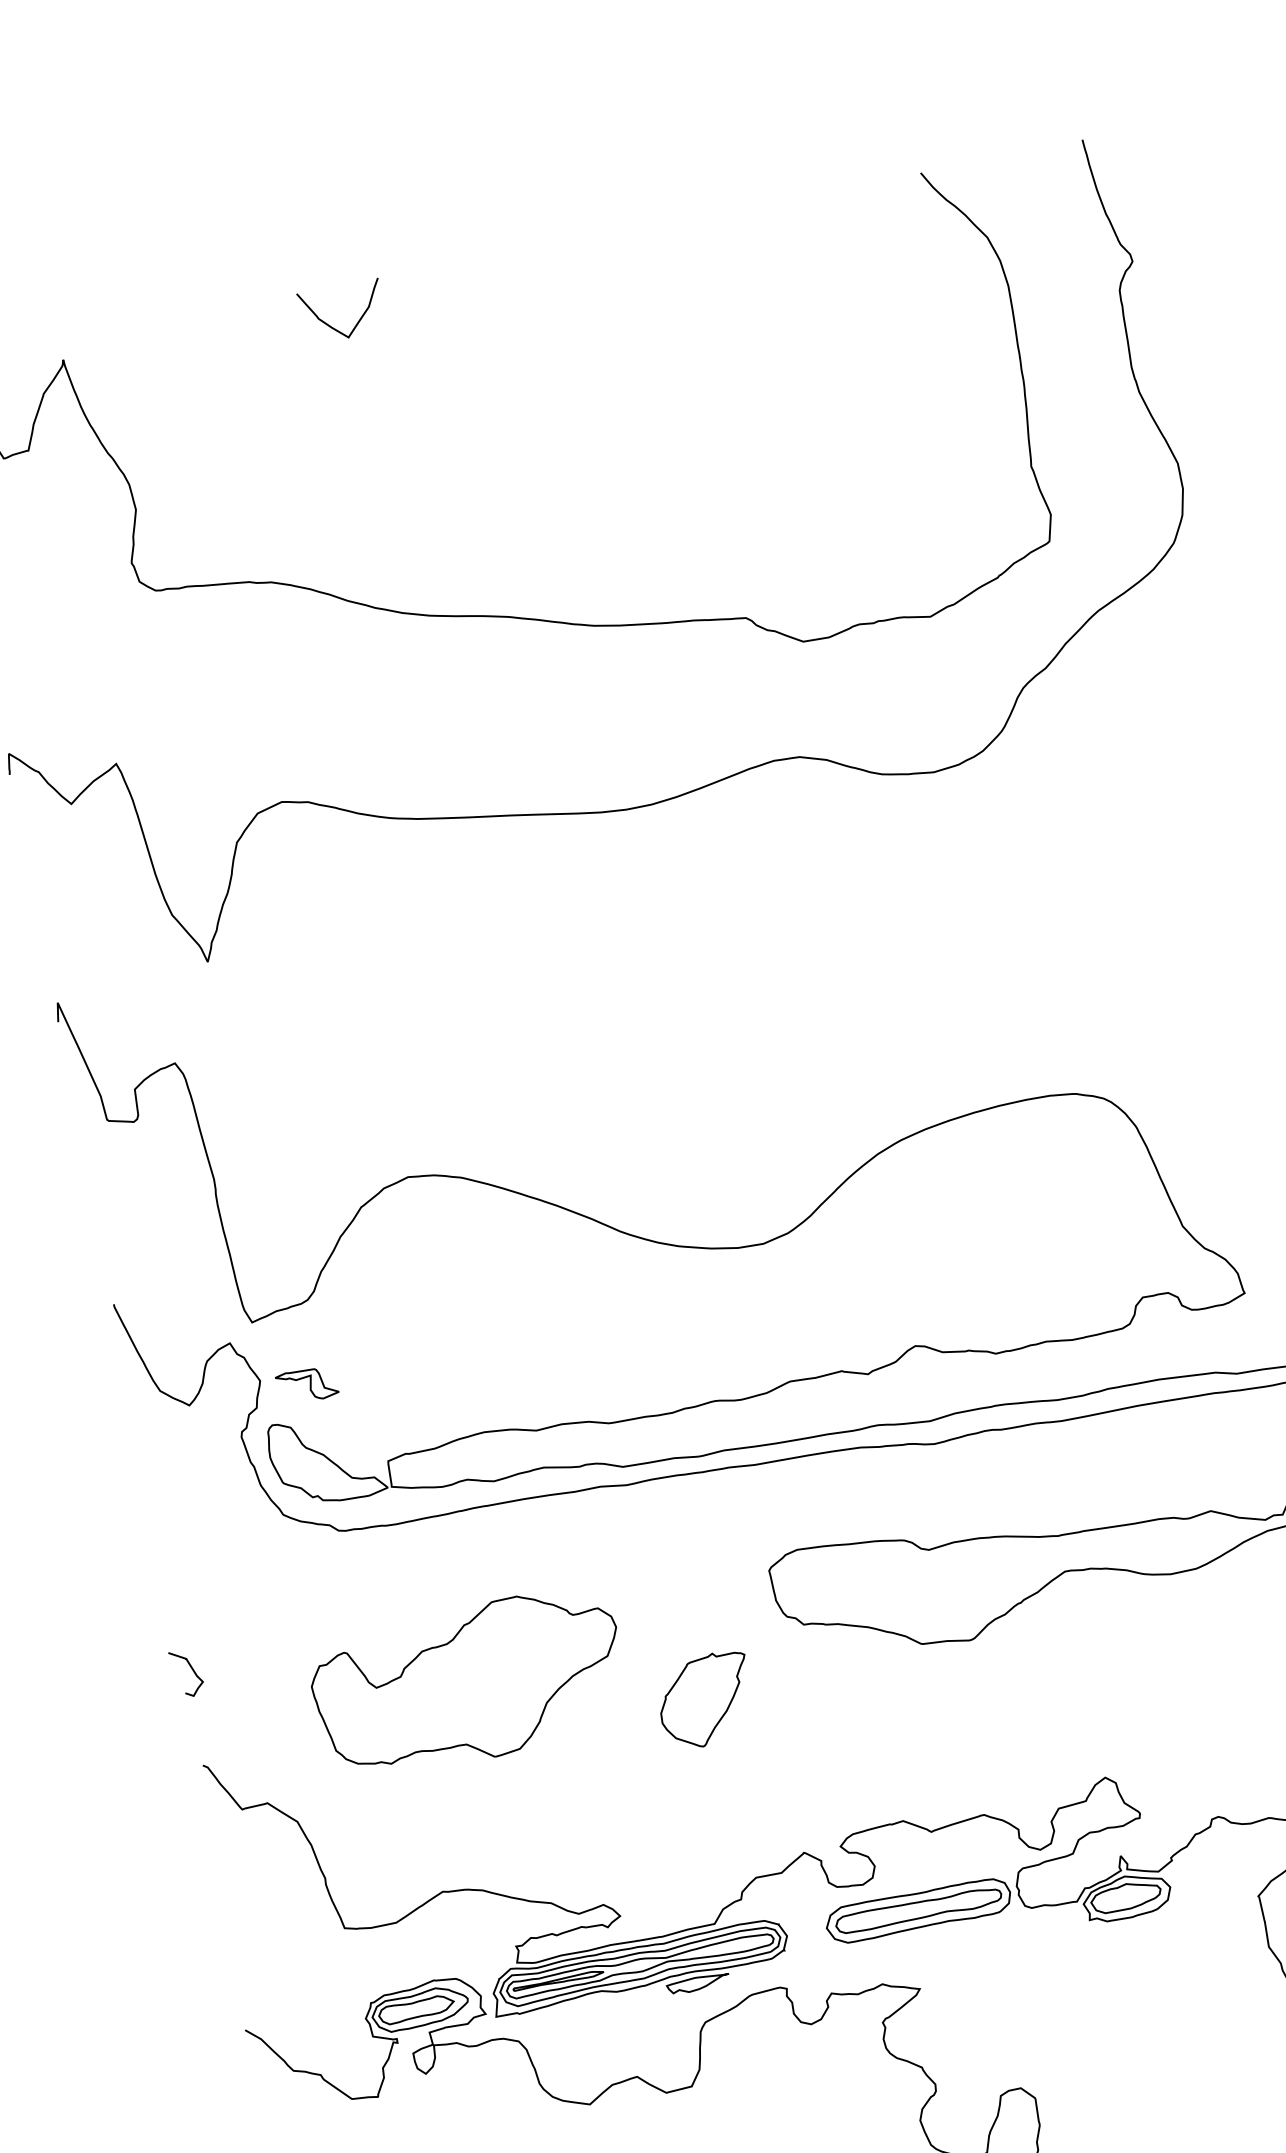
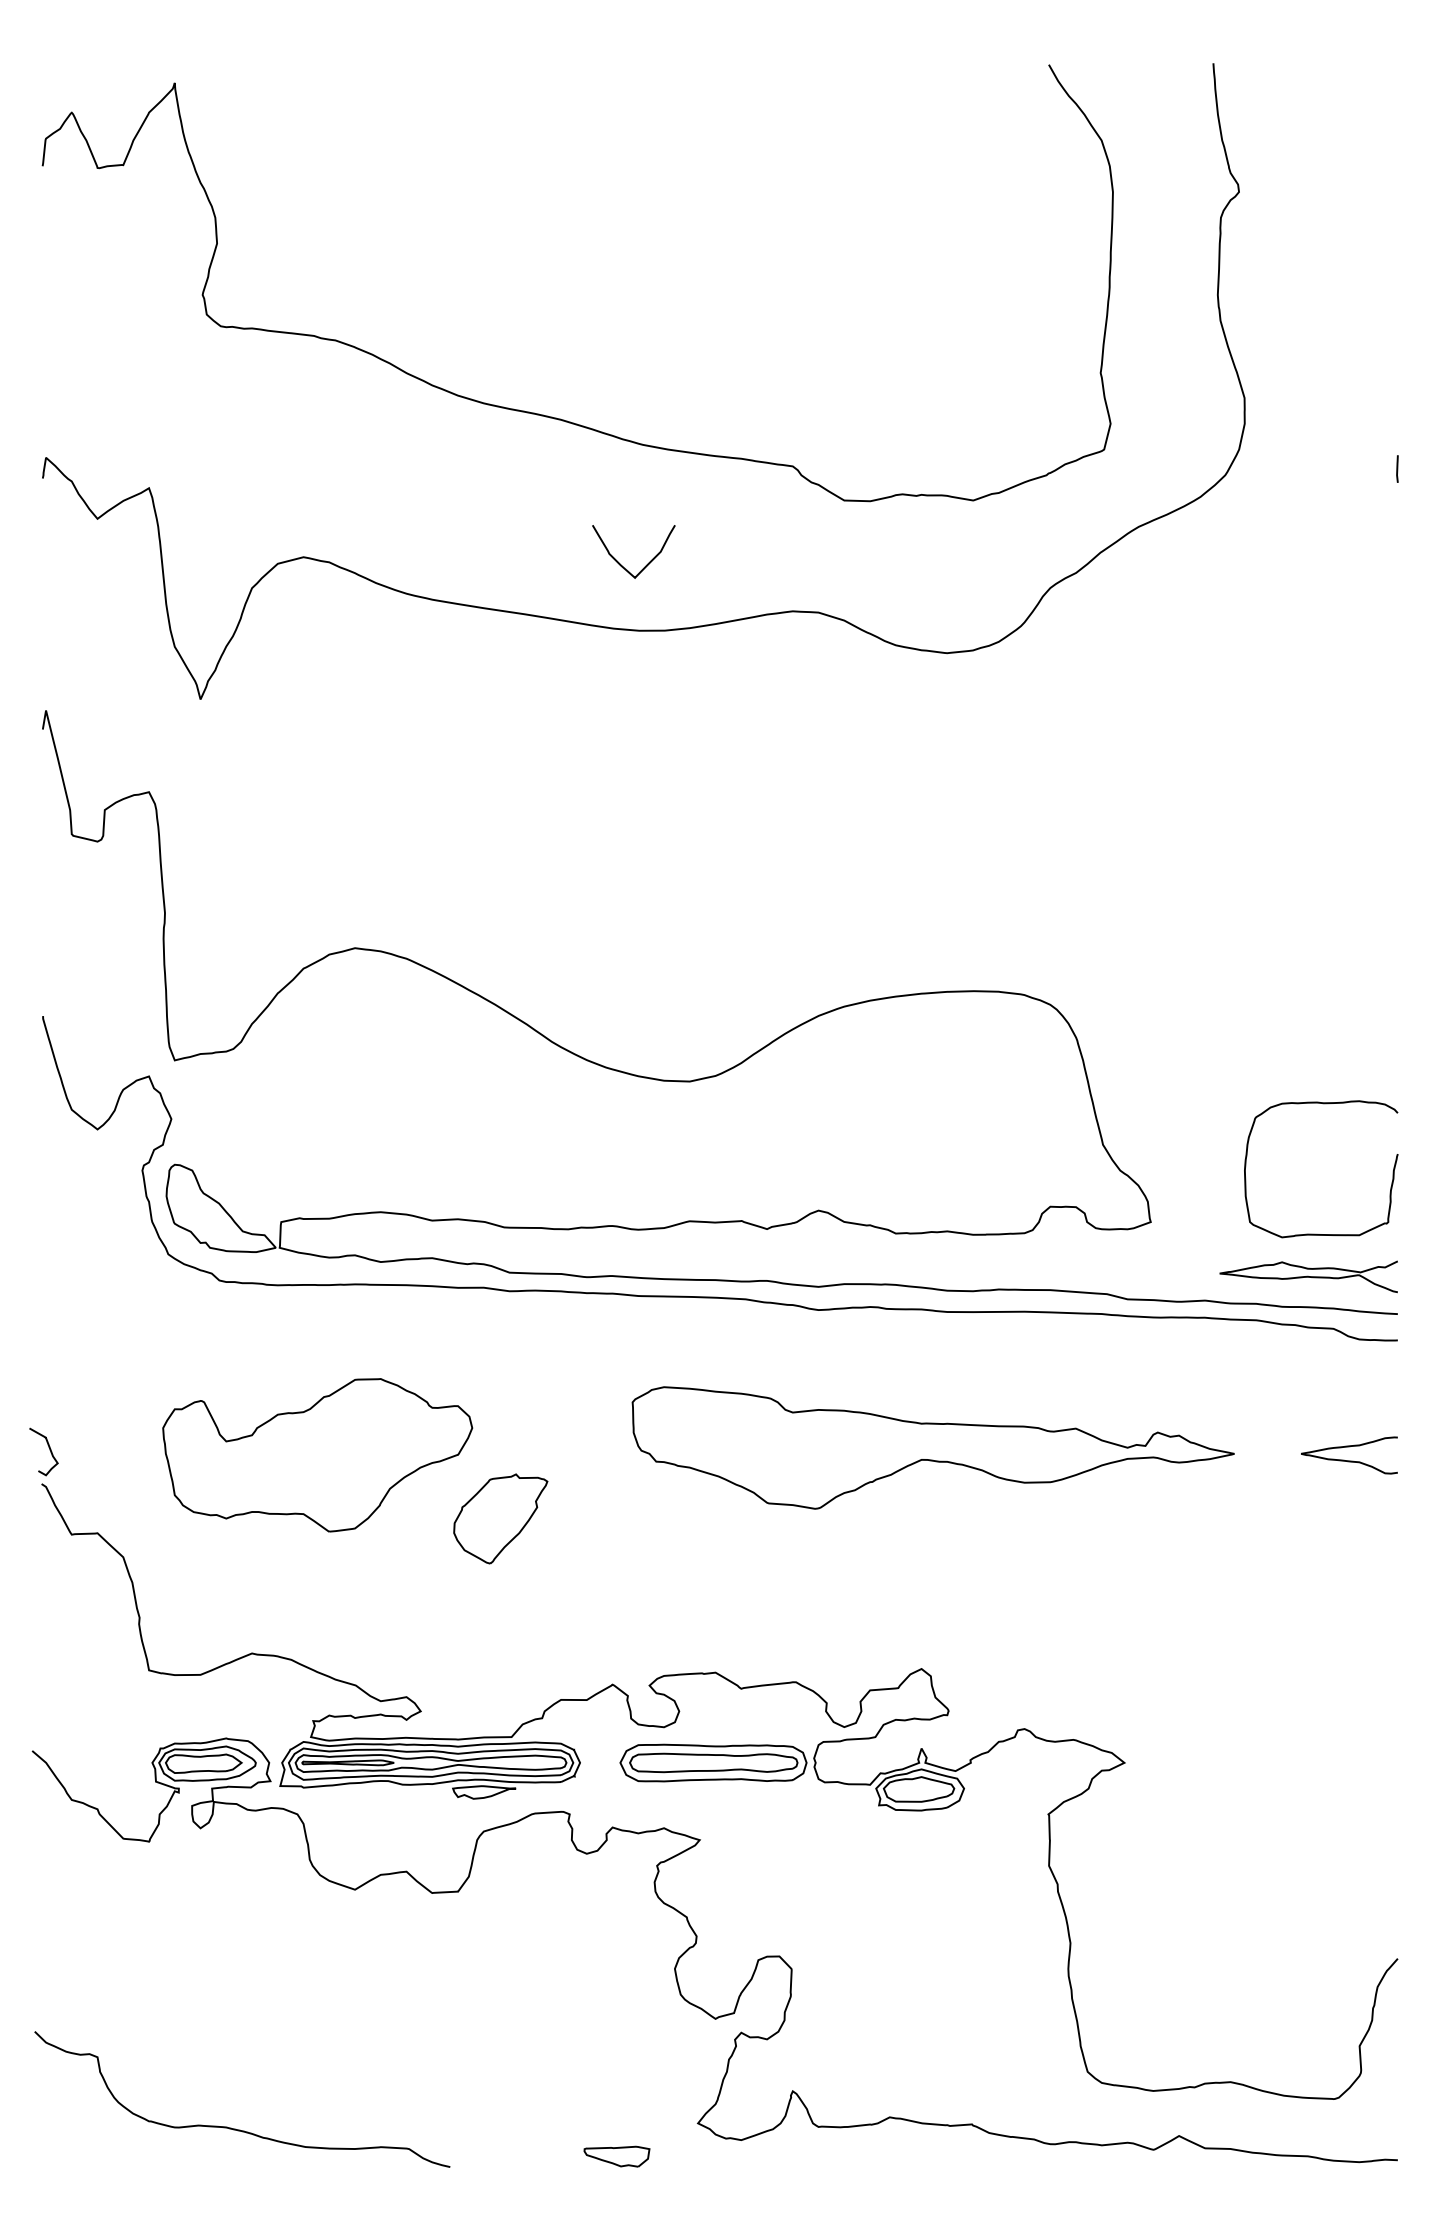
curve: (331, 326) -> (620, 563), moved
part: (307, 1385) -> (216, 1132), removed
curve: (192, 1670) -> (49, 1450), moved
part: (705, 1700) -> (500, 1518), moved

